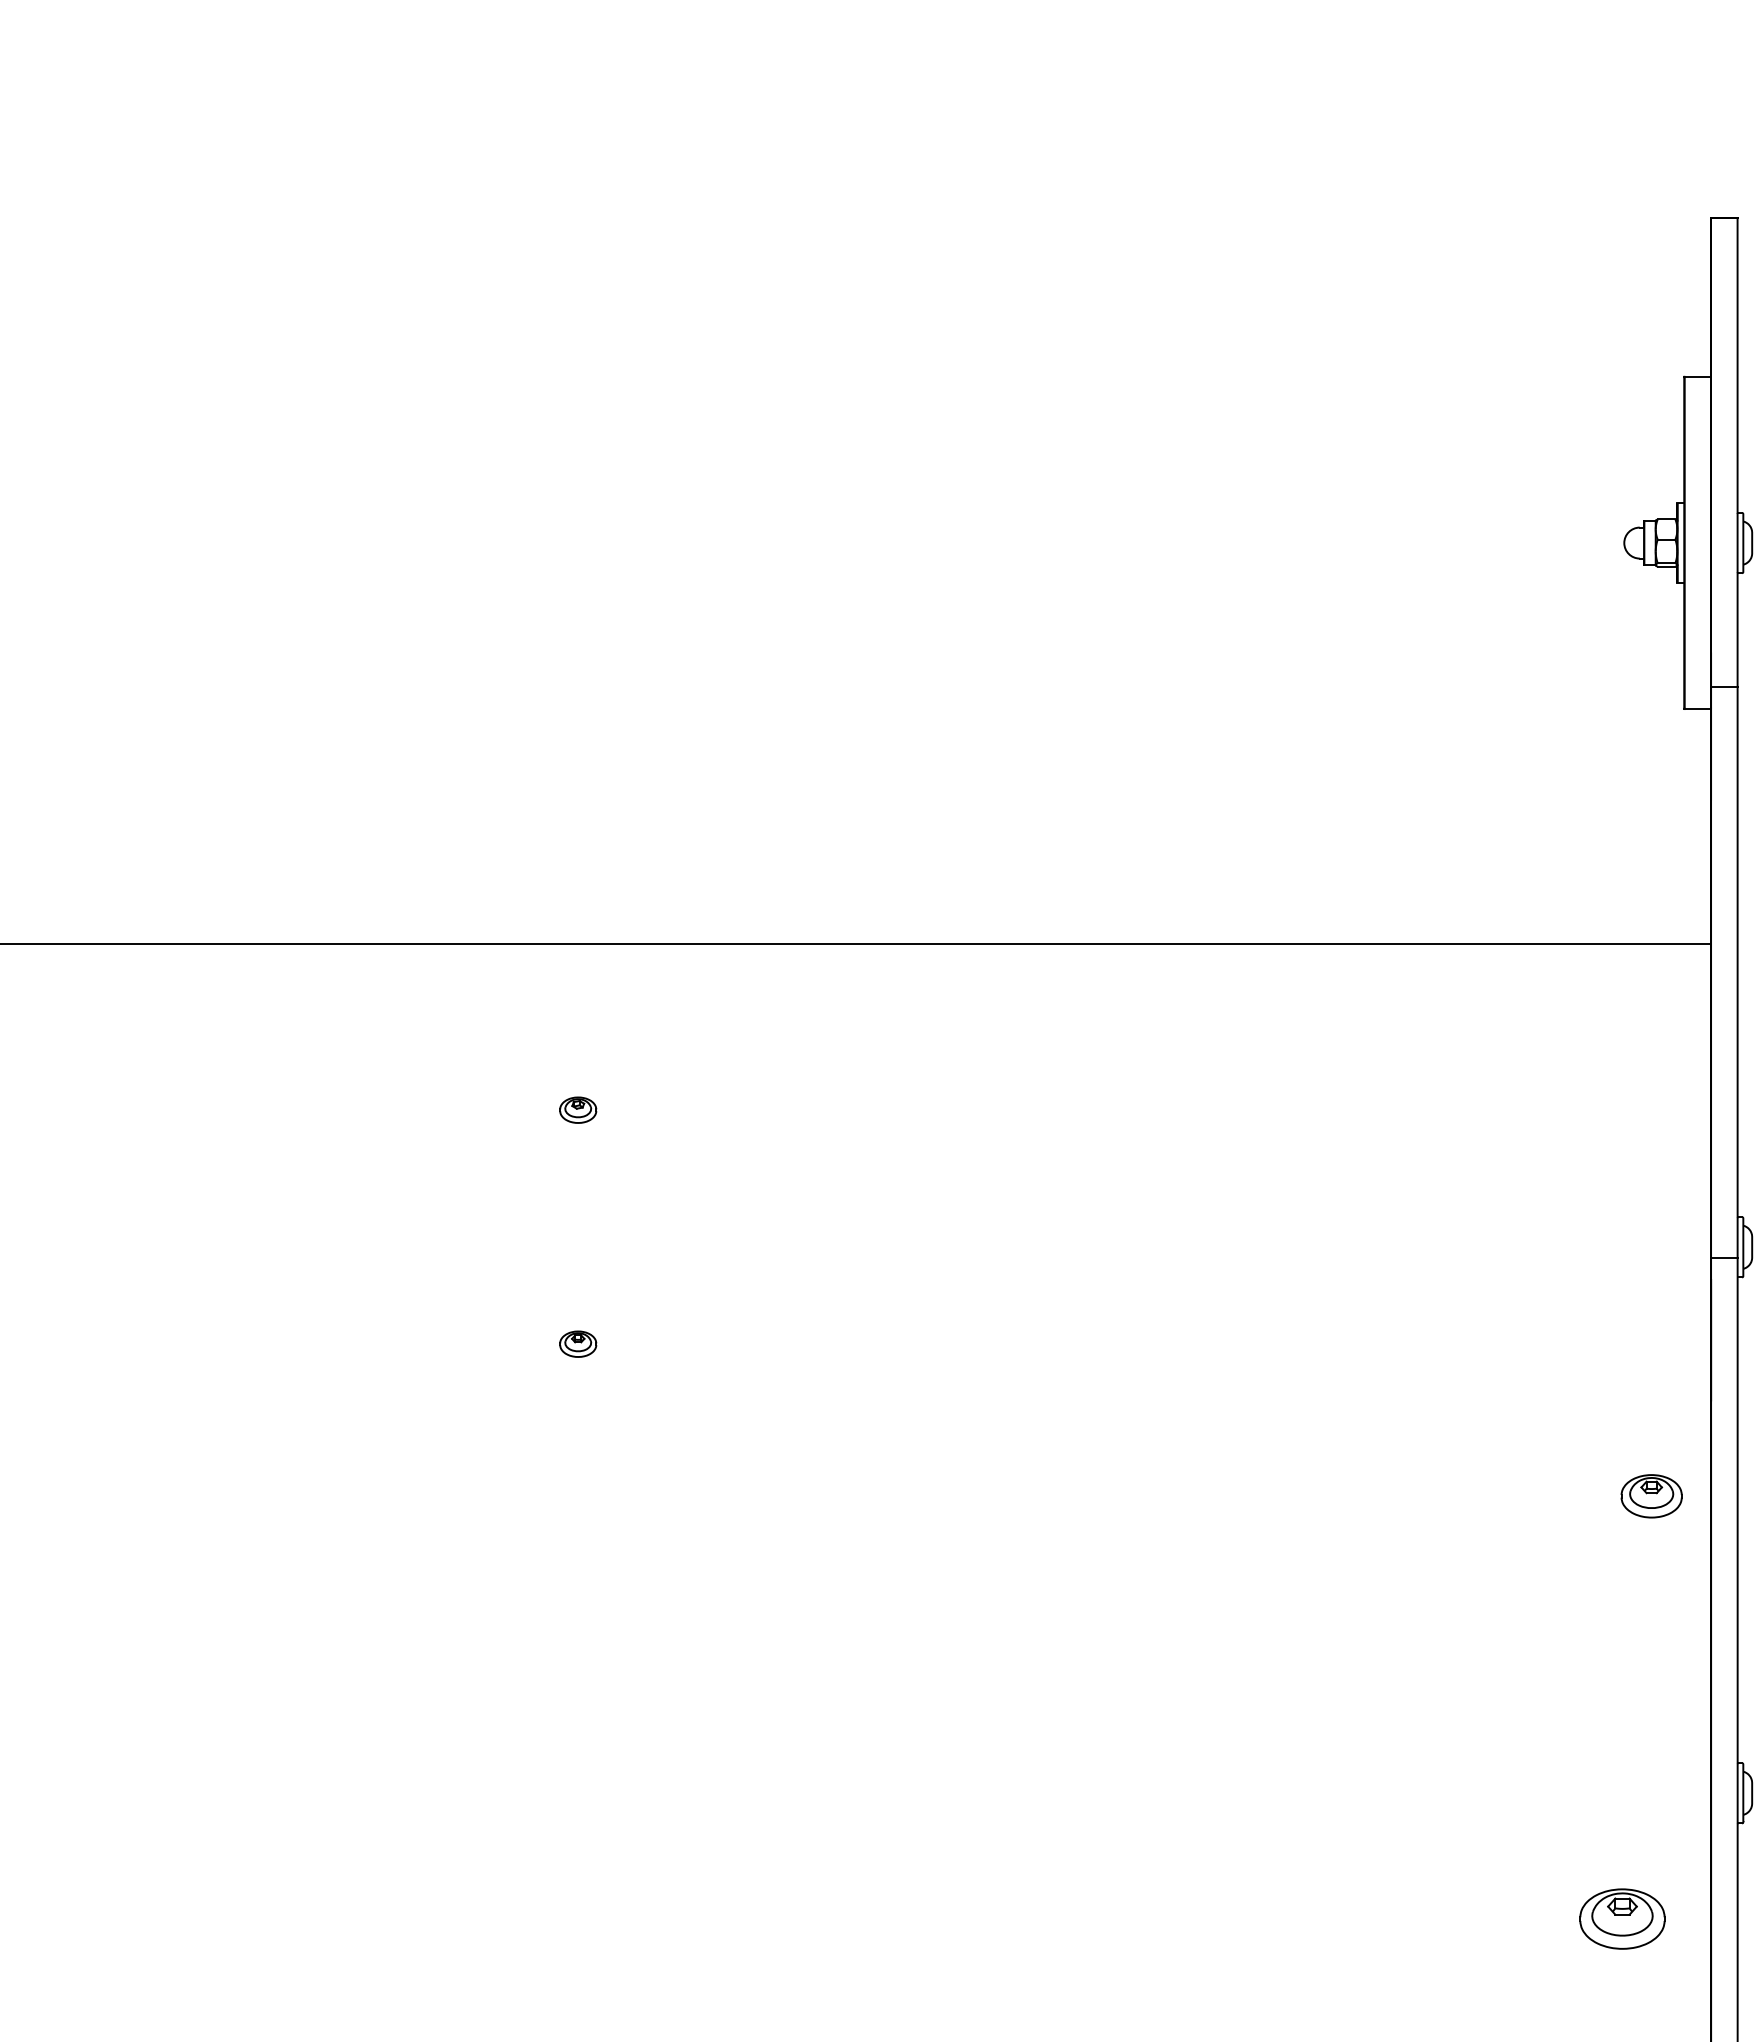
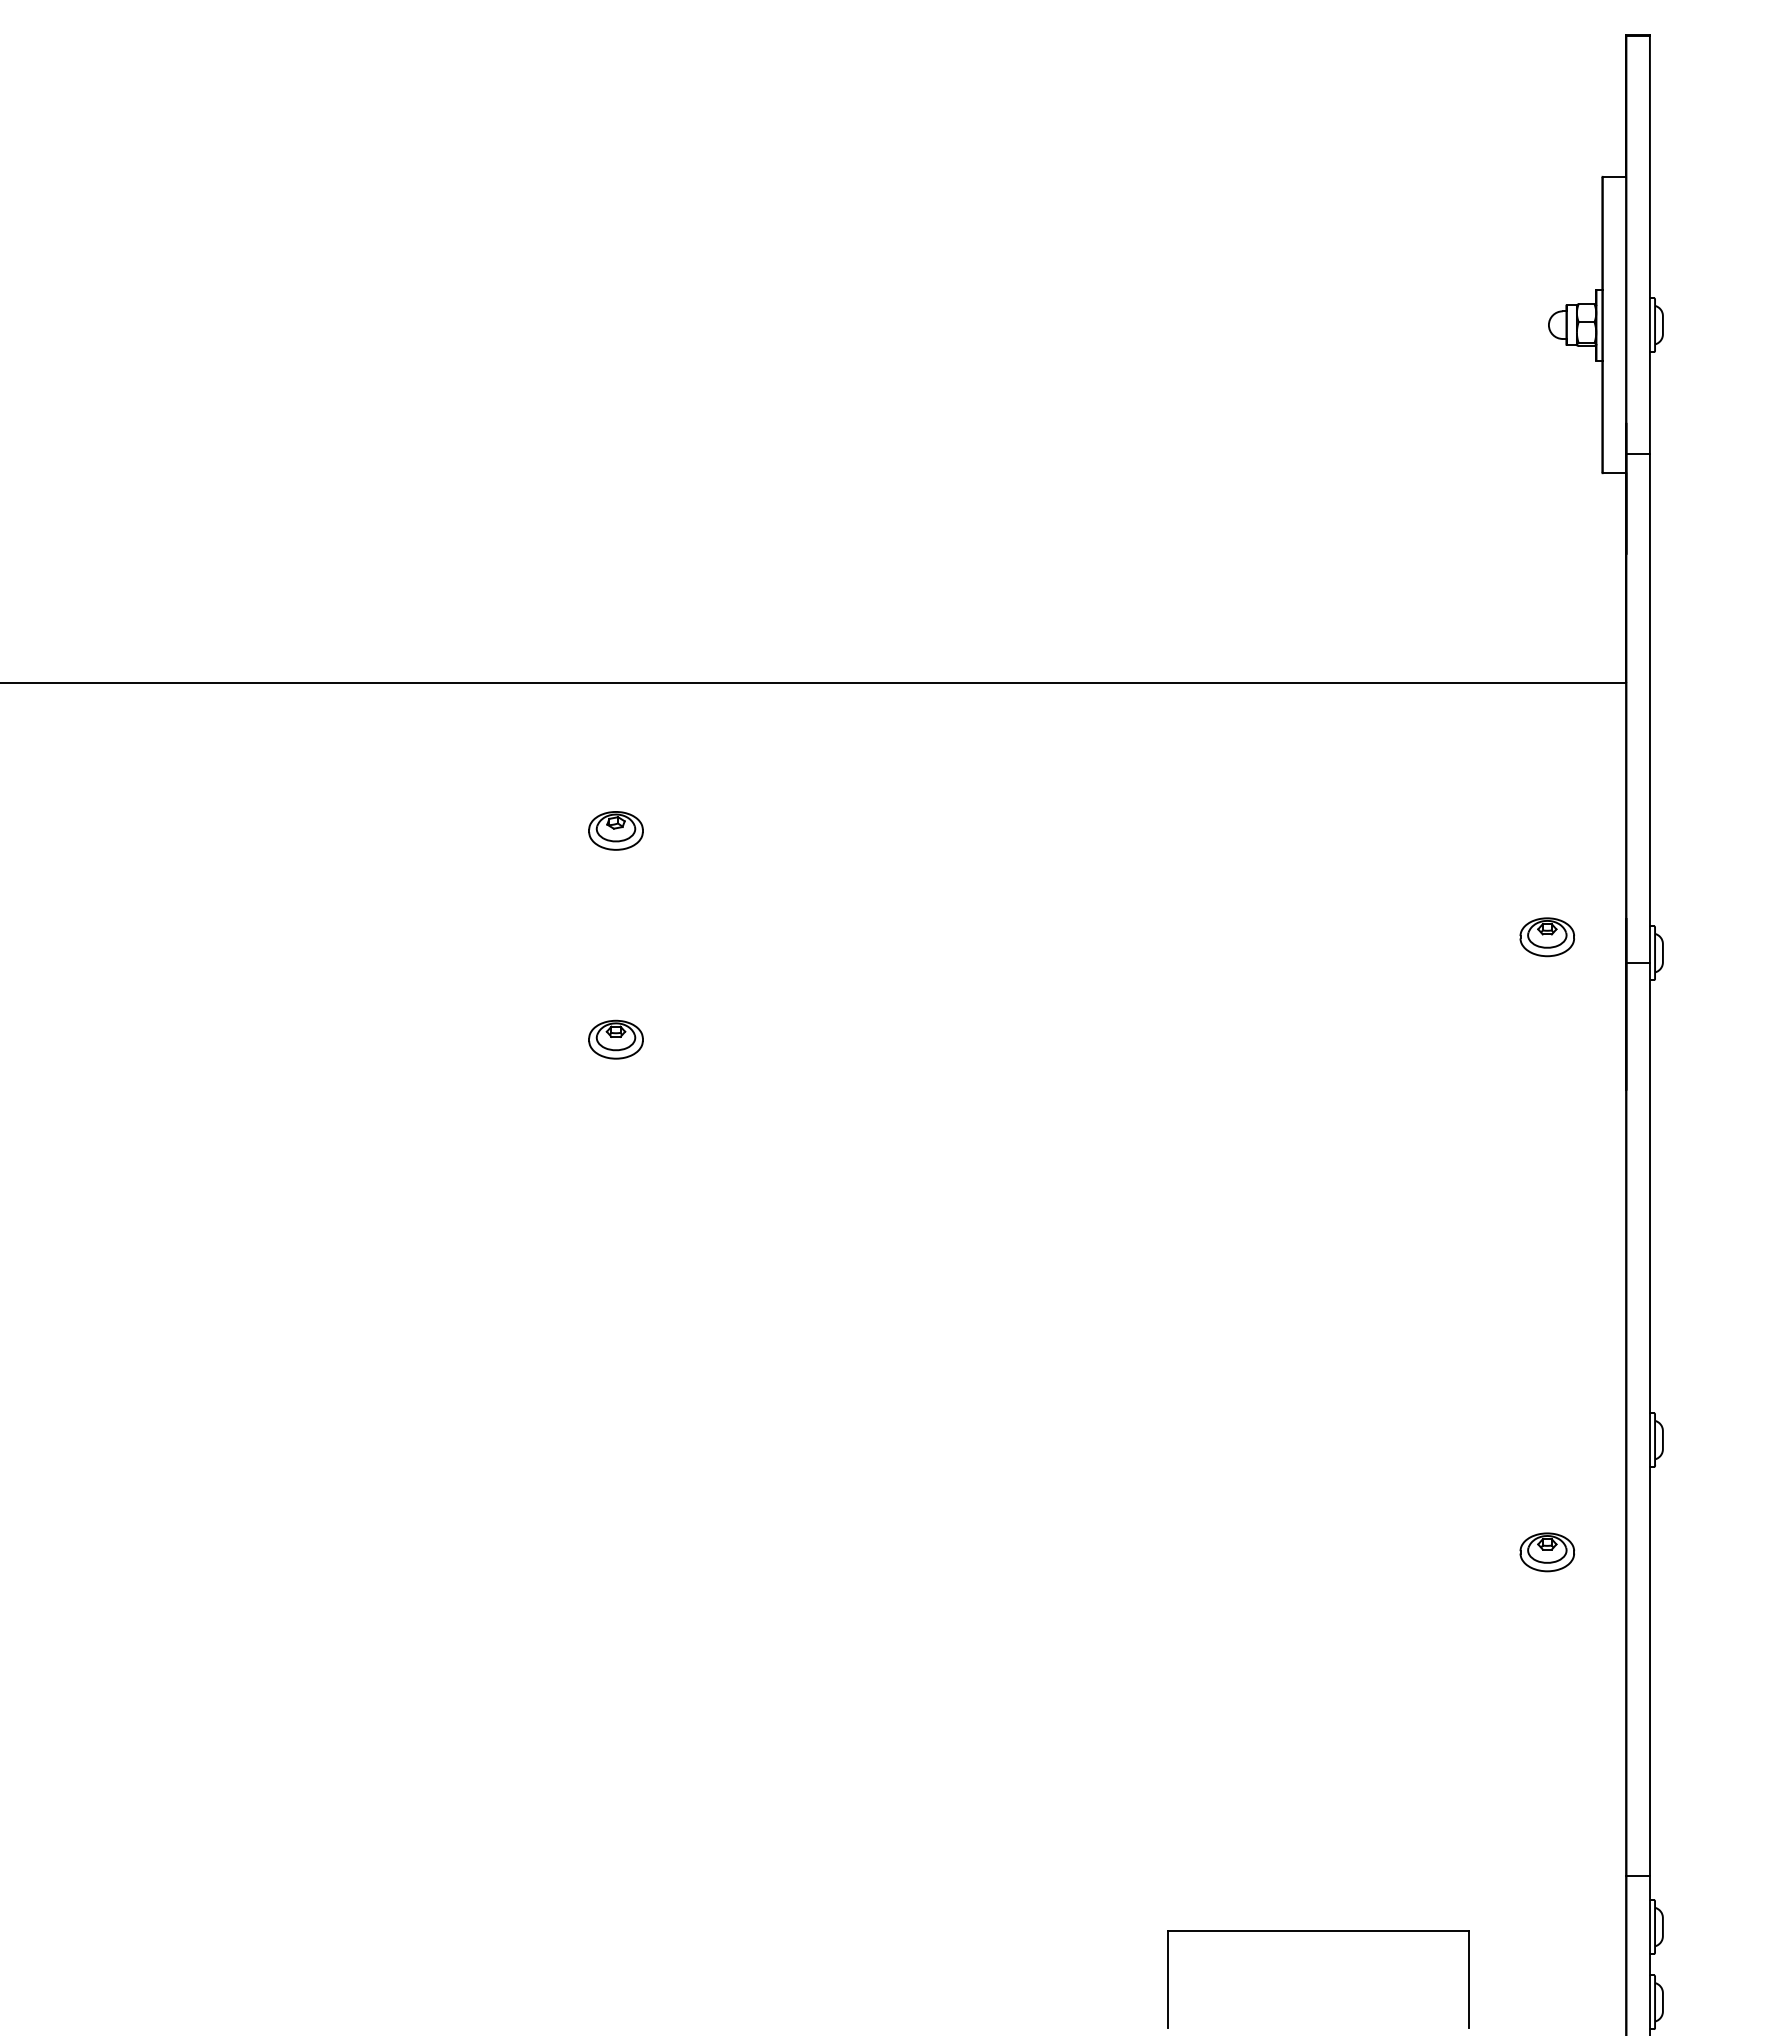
part: (577, 1109) -> (615, 830), size x1.67
part: (577, 1344) -> (615, 1039), size x1.67
part: (1650, 1496) -> (1546, 937), moved
part: (1622, 1919) -> (1547, 1552), size x0.71

